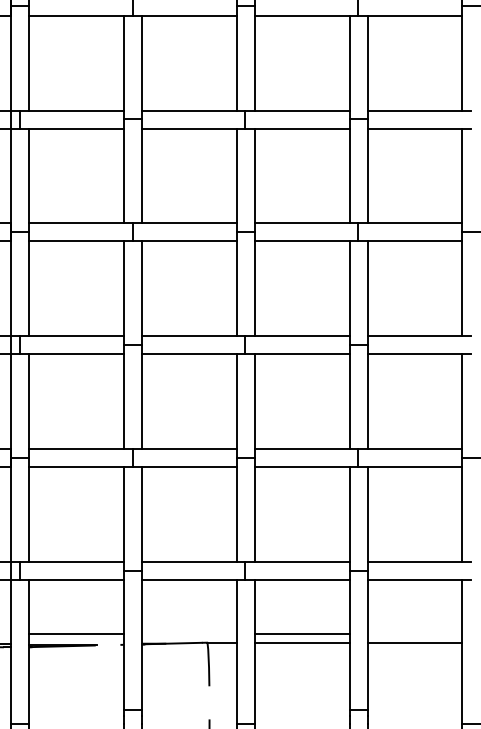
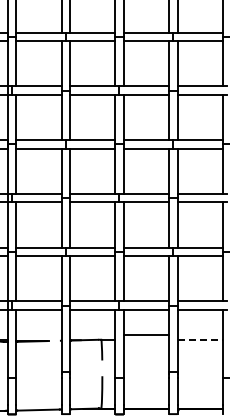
line: (75, 633) -> (38, 335), removed
line: (302, 642) -> (146, 339), removed
line: (415, 642) -> (200, 339), solid -> dashed

